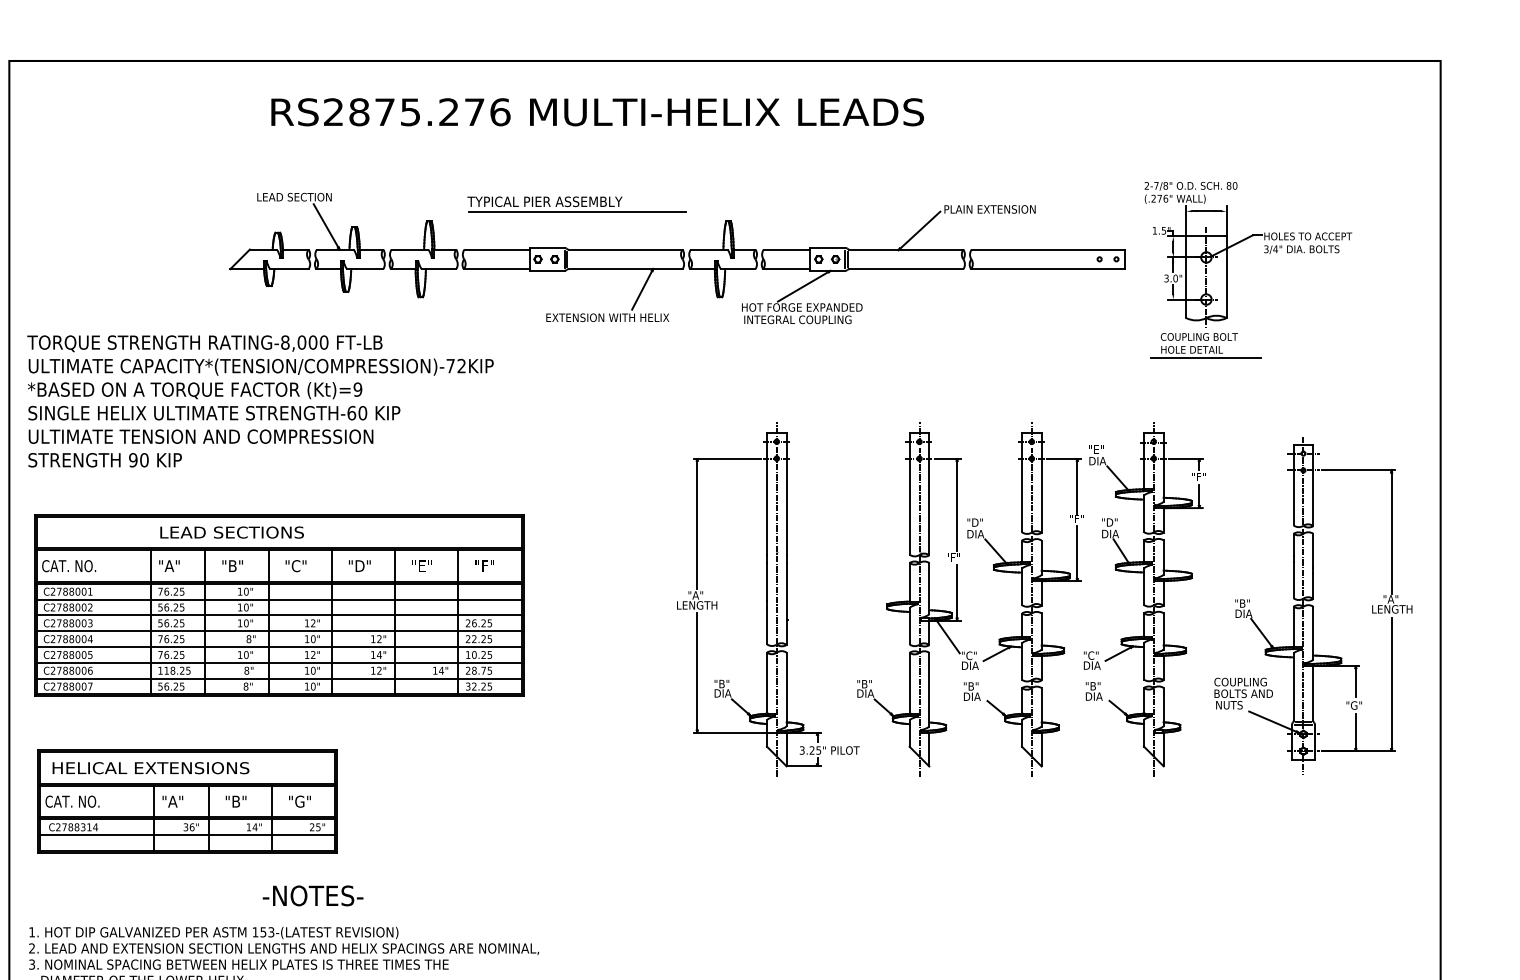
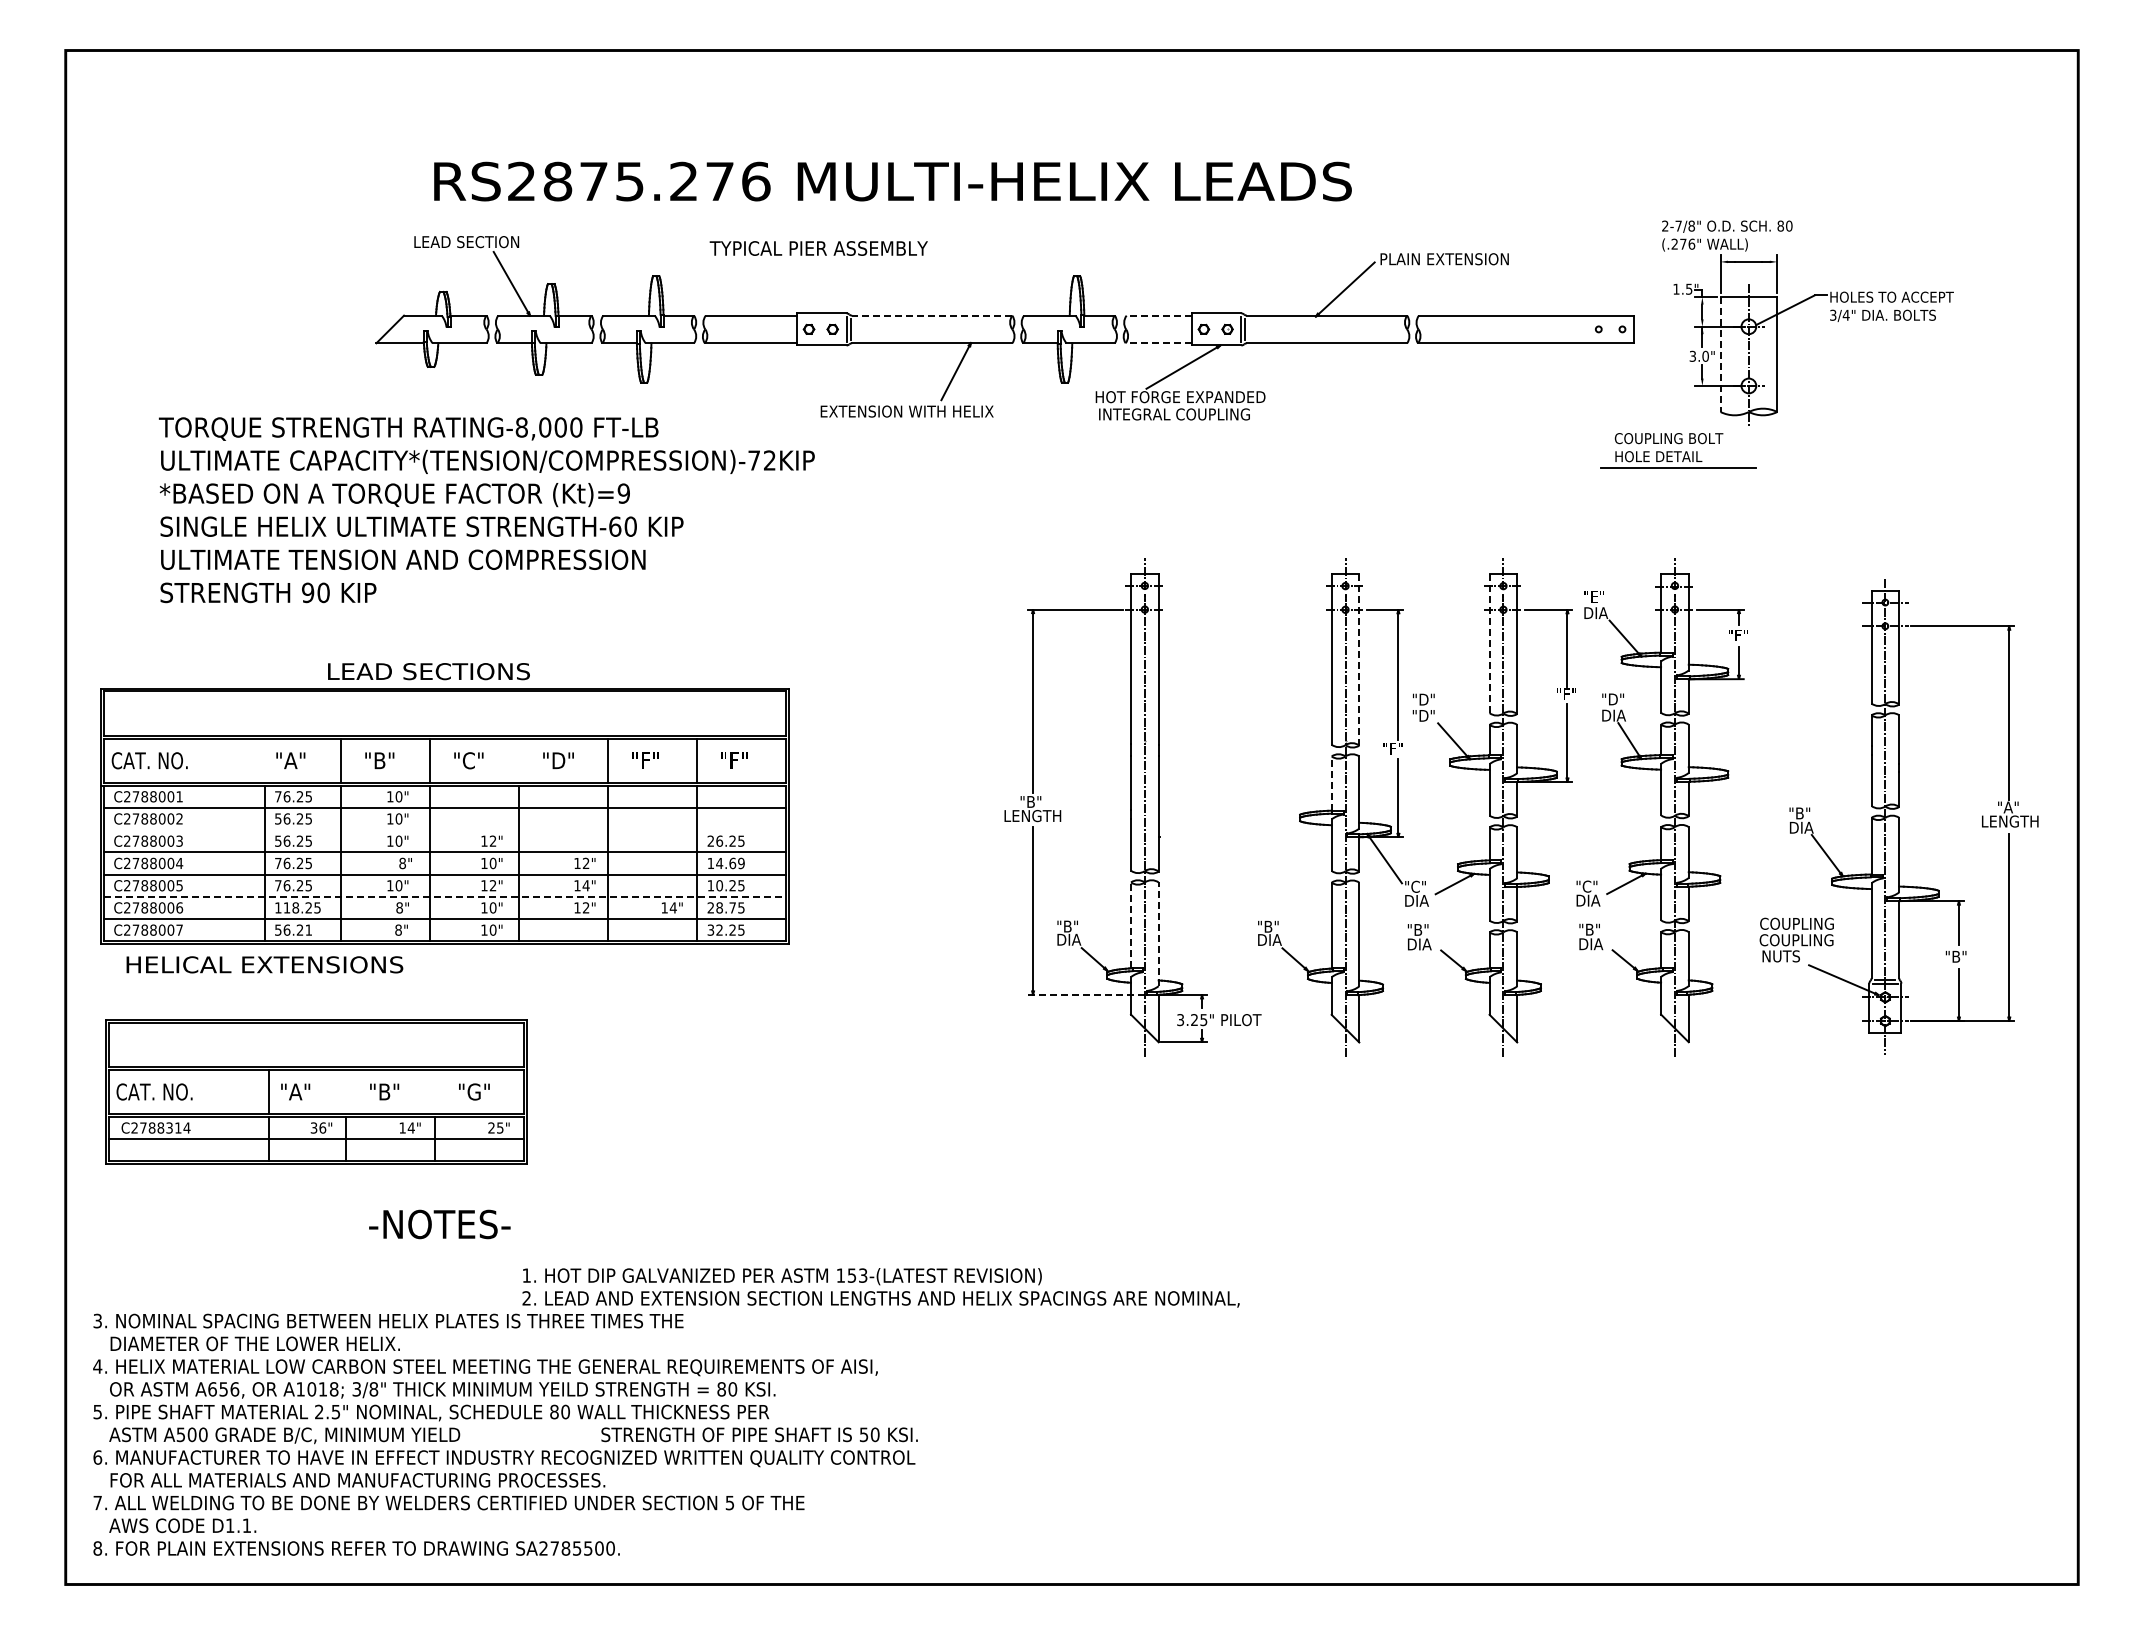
text: (597, 112) -> (892, 181), moved
line: (577, 211) -> (864, 262), removed
line: (625, 249) -> (931, 315), solid -> dashed
line: (787, 249) -> (1159, 315), solid -> dashed
line: (786, 269) -> (1158, 343), solid -> dashed
line: (1186, 277) -> (1720, 355), solid -> dashed
part: (1206, 345) -> (1678, 450), moved
text: (260, 401) -> (486, 510), moved
line: (1021, 482) -> (1489, 643), solid -> dashed
line: (929, 494) -> (1359, 659), solid -> dashed
text: (231, 532) -> (428, 671), moved
text: (975, 533) -> (1424, 715), DIA -> "D"
line: (150, 565) -> (264, 760), removed
line: (332, 565) -> (519, 760), removed
text: (425, 565) -> (651, 760), "E" -> "F"
line: (909, 582) -> (1331, 783), solid -> dashed
text: (695, 595) -> (1030, 801), "A" -> "B"
line: (278, 615) -> (444, 830), removed
text: (478, 639) -> (725, 863), 22.25 -> 14.69
line: (279, 662) -> (445, 896), solid -> dashed
line: (767, 683) -> (1131, 925), solid -> dashed
text: (182, 686) -> (308, 929), 56.25 -> 56.21
line: (786, 689) -> (1158, 934), solid -> dashed
text: (1243, 693) -> (1800, 940), BOLTS AND -> COUPLING
text: (1356, 705) -> (1959, 956), "G" -> "B"
line: (735, 732) -> (1086, 994), solid -> dashed
text: (150, 767) -> (264, 964), moved
line: (209, 801) -> (346, 1091), removed
line: (272, 801) -> (435, 1091), removed
text: (312, 895) -> (439, 1224), moved
text: (283, 940) -> (880, 1287), moved

